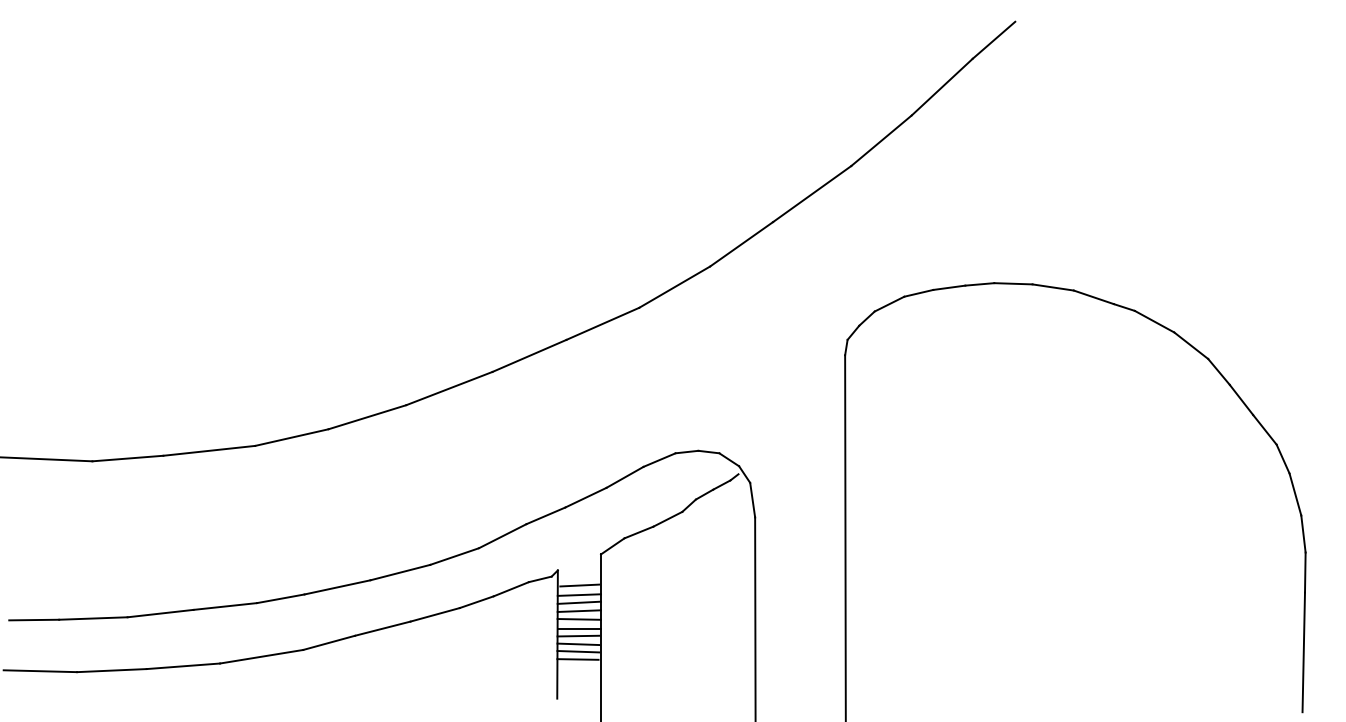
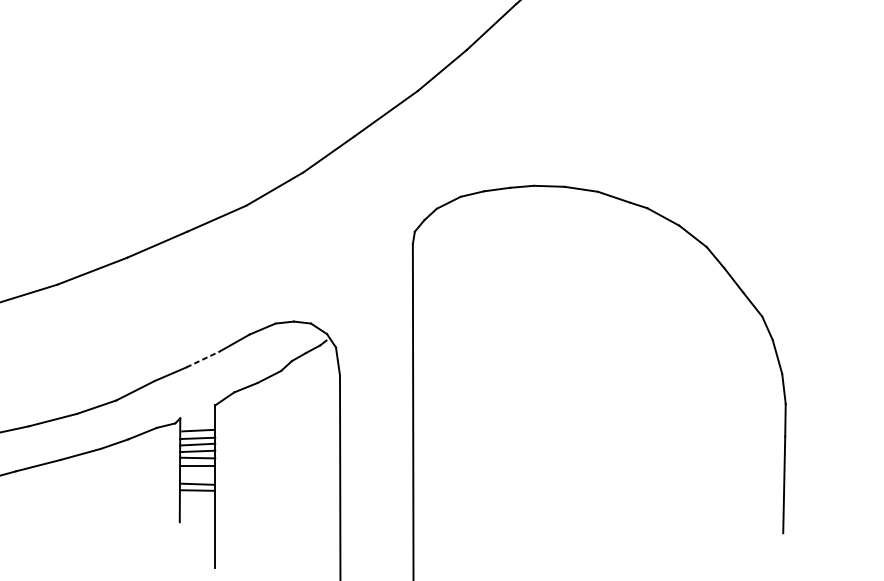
line: (585, 497) -> (202, 359), solid -> dashed
line: (578, 635) -> (196, 471), removed
line: (578, 644) -> (196, 478), removed

